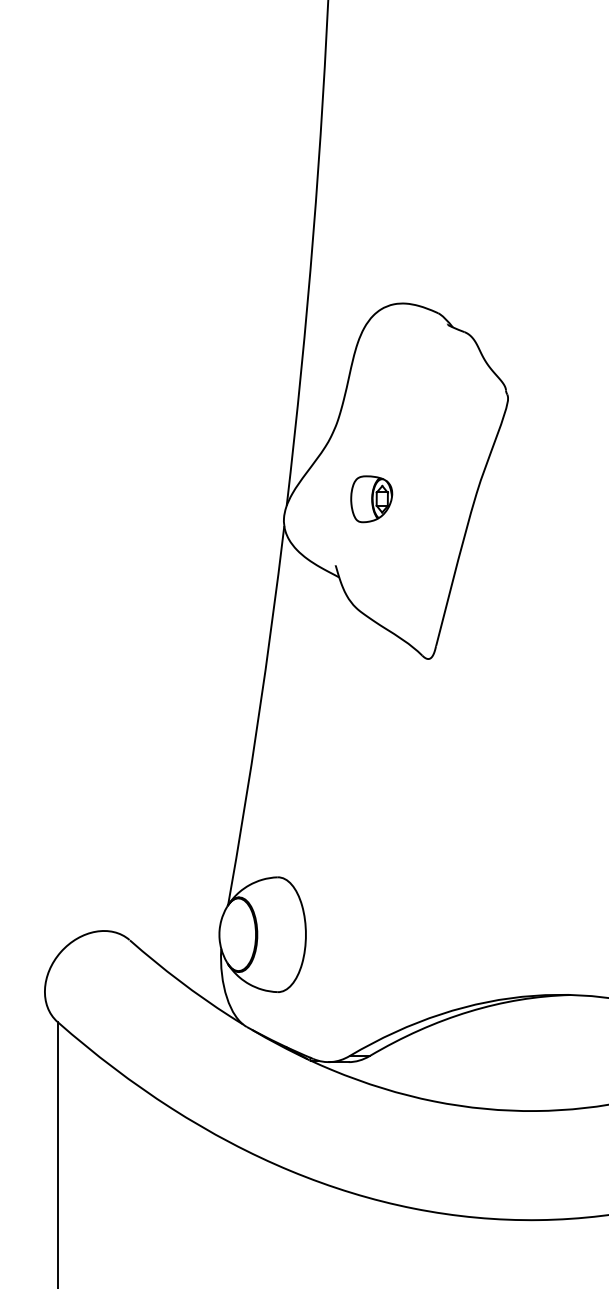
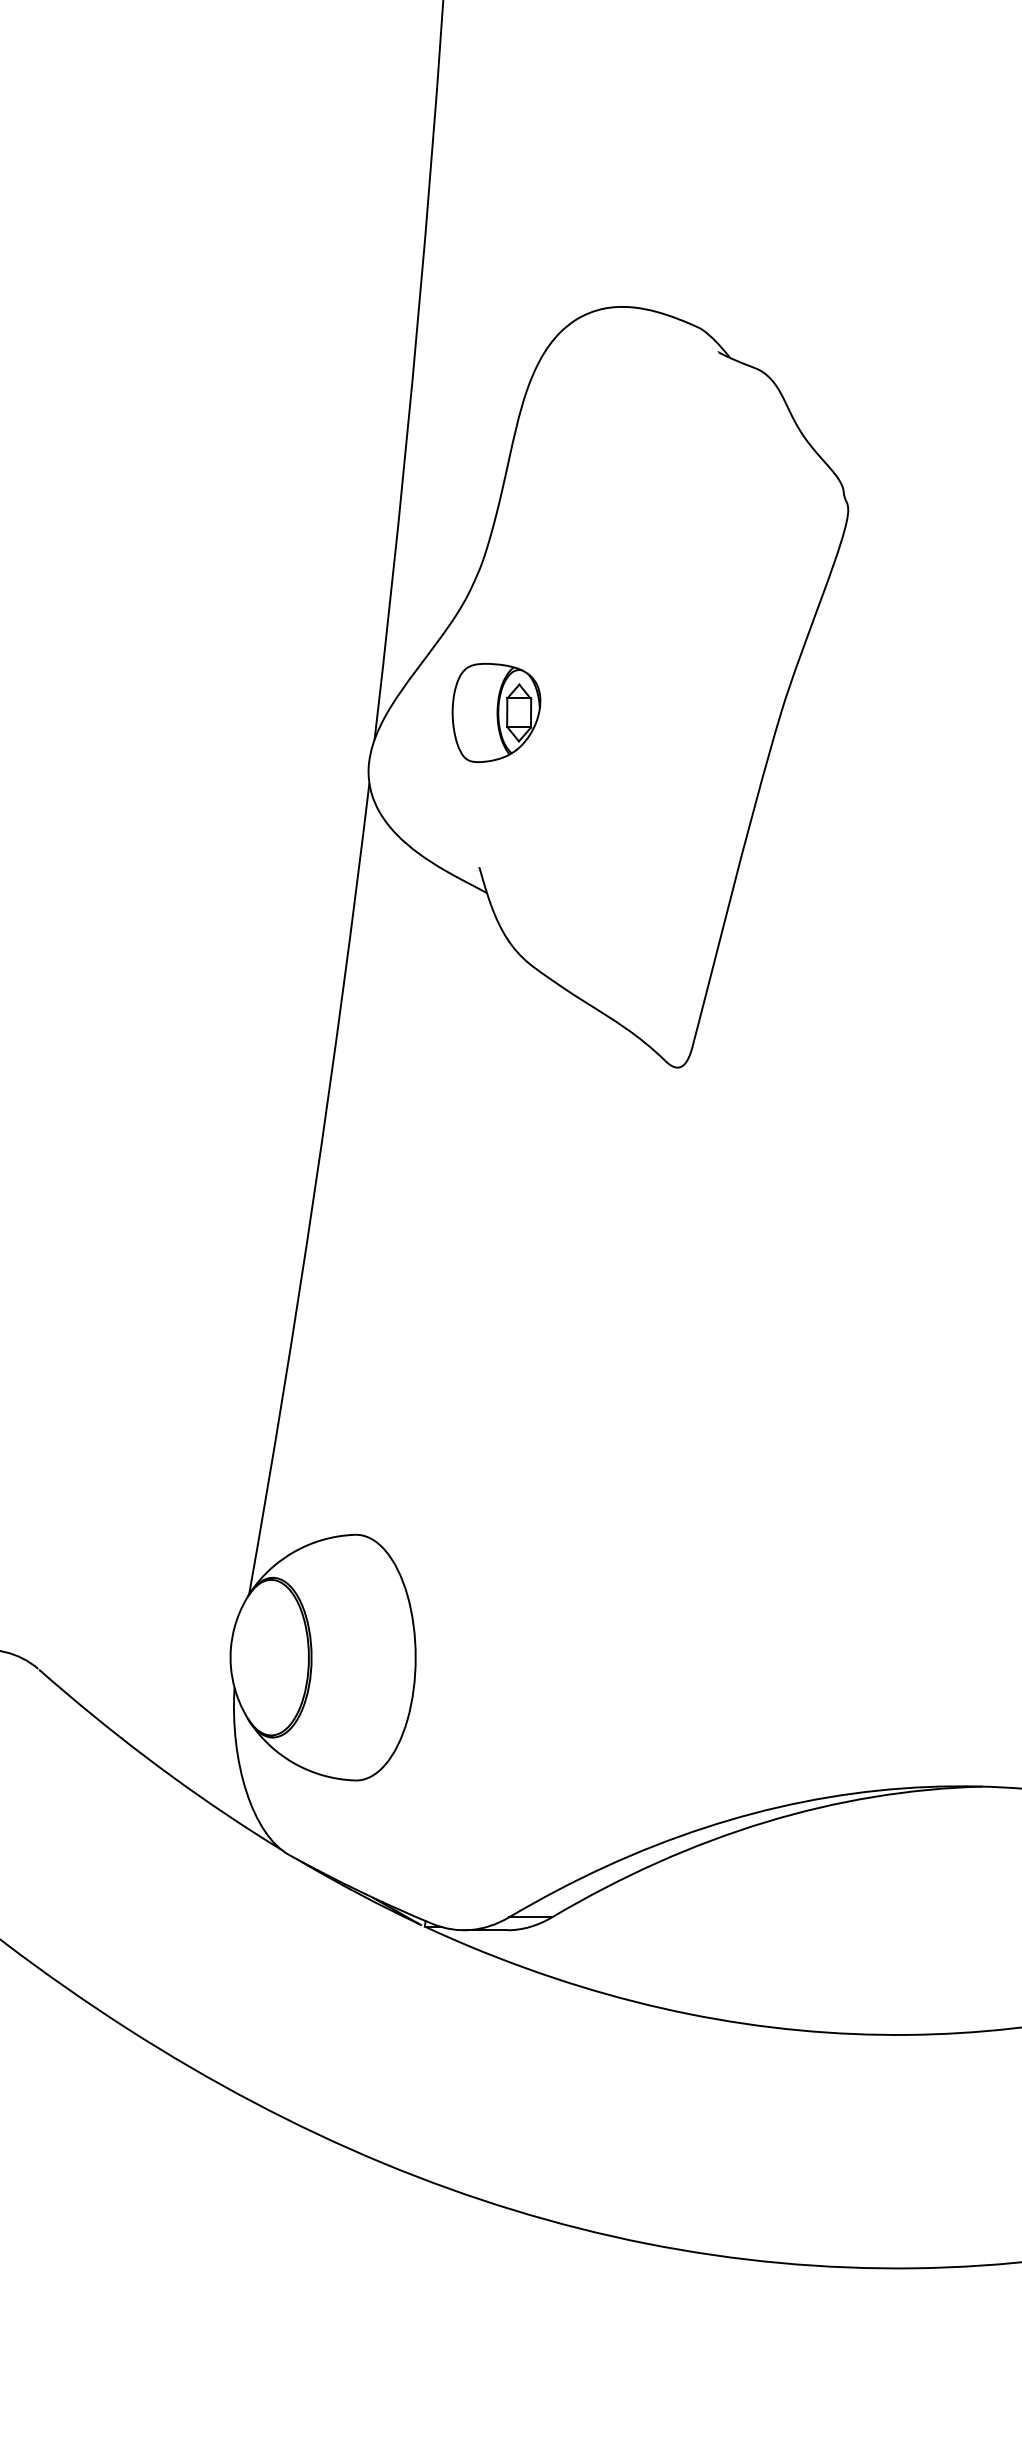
part: (371, 499) -> (496, 713), moved

